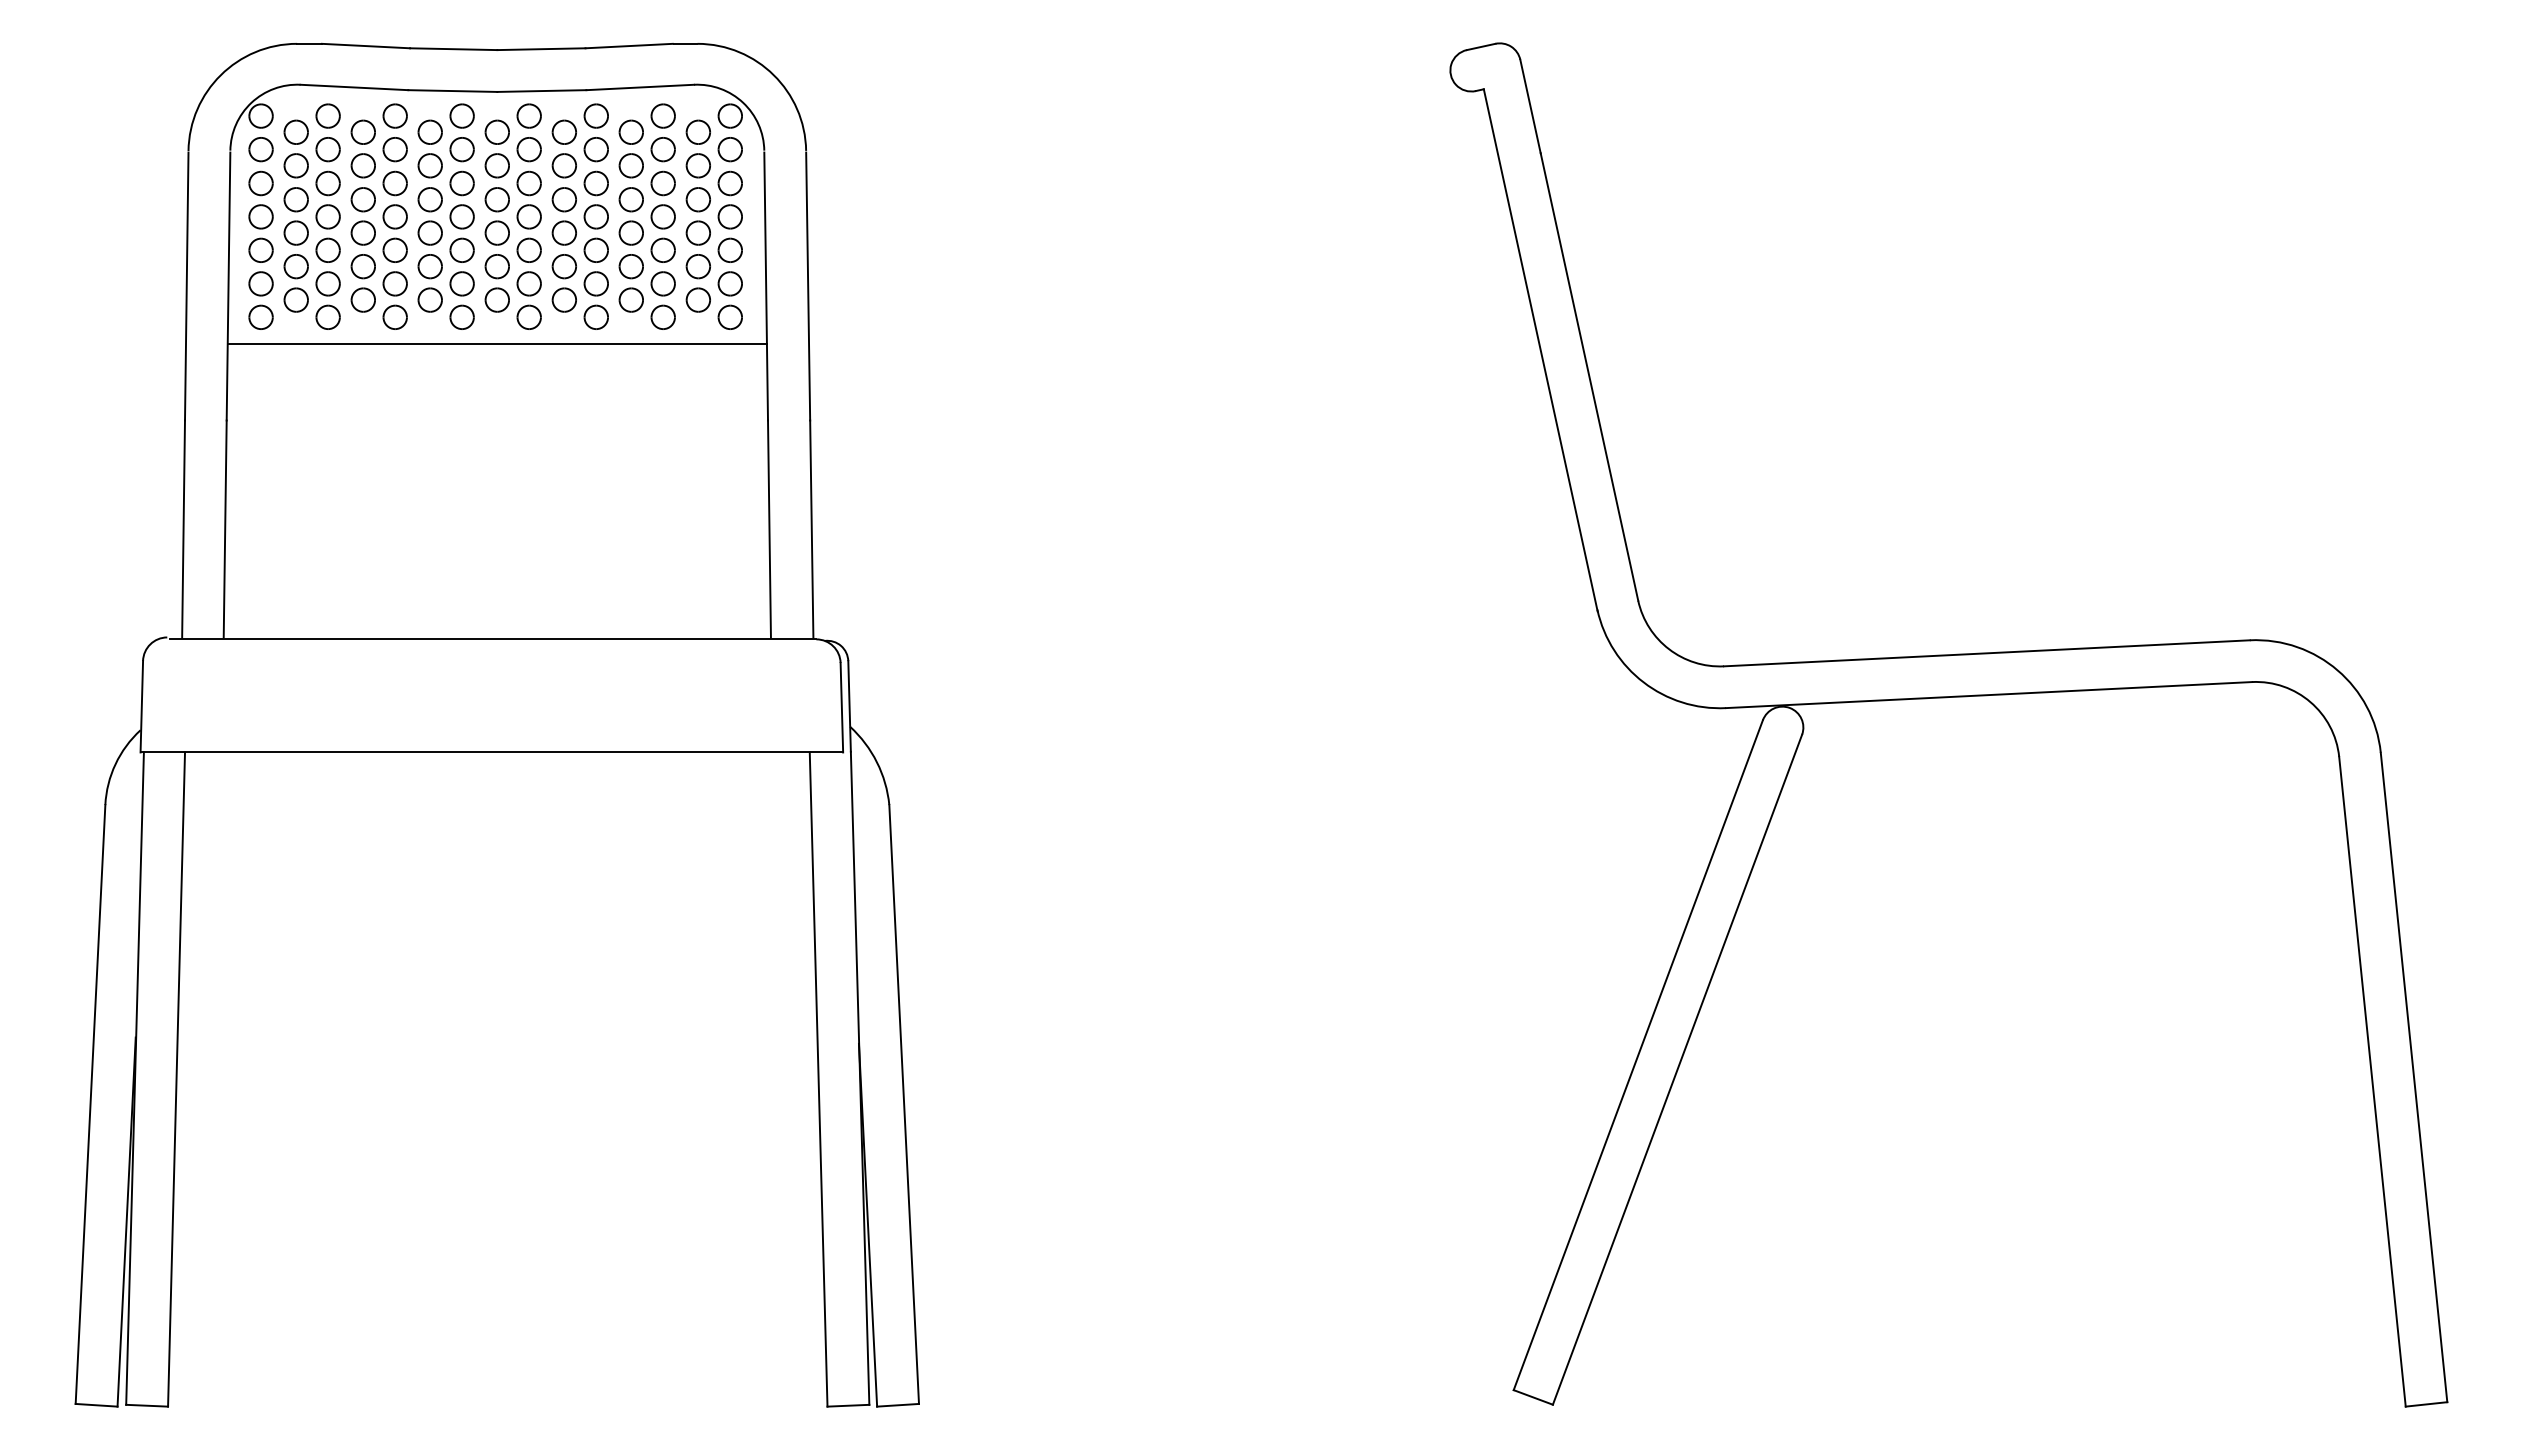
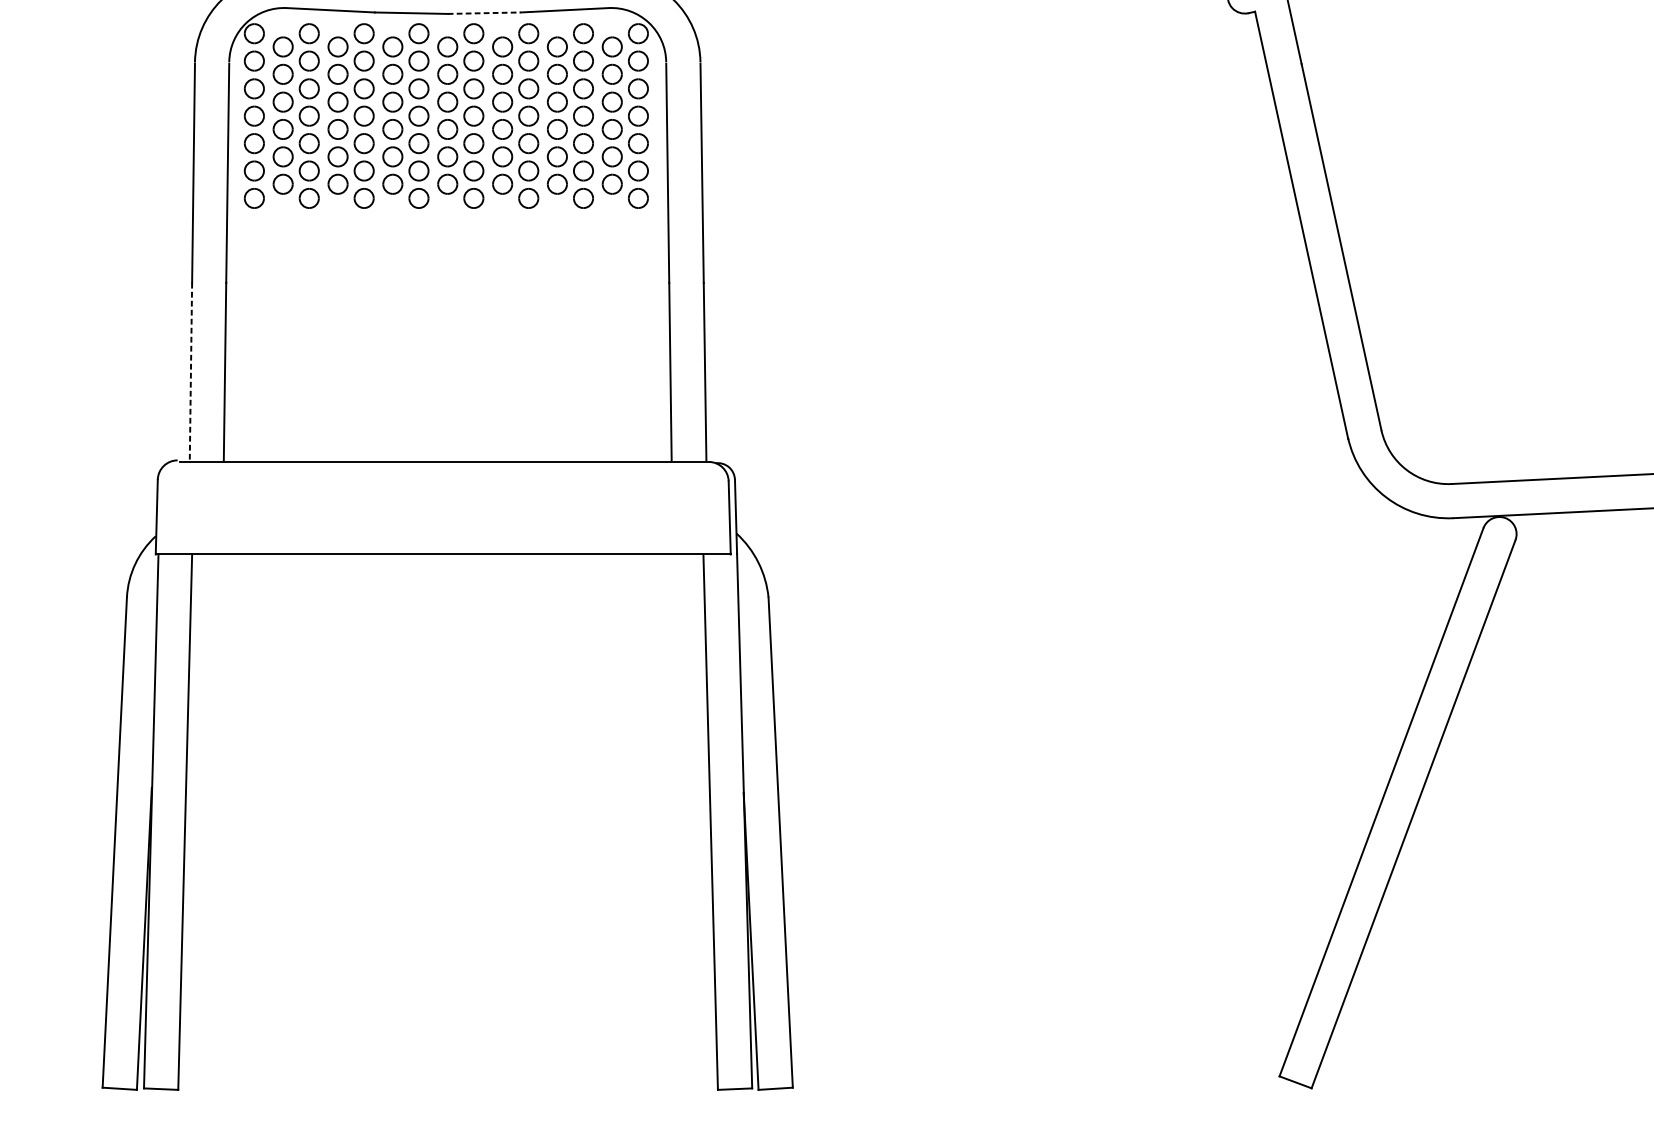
line: (541, 91) -> (483, 13), solid -> dashed
line: (497, 343) -> (447, 219), removed
line: (183, 529) -> (190, 372), solid -> dashed

